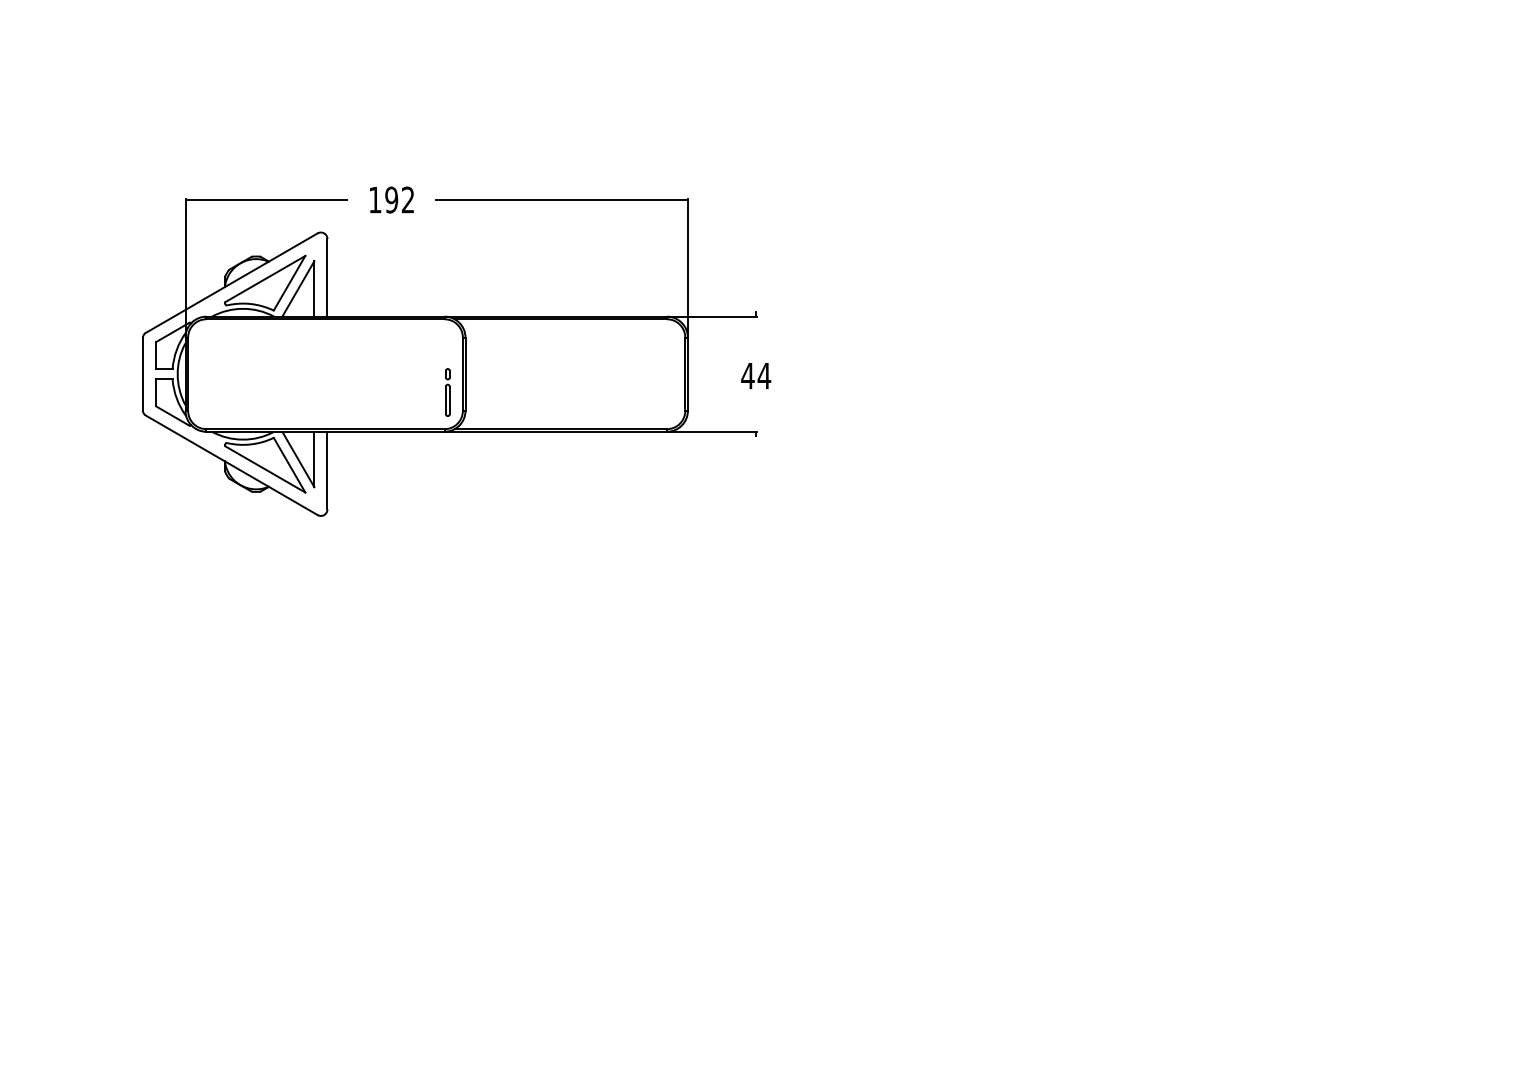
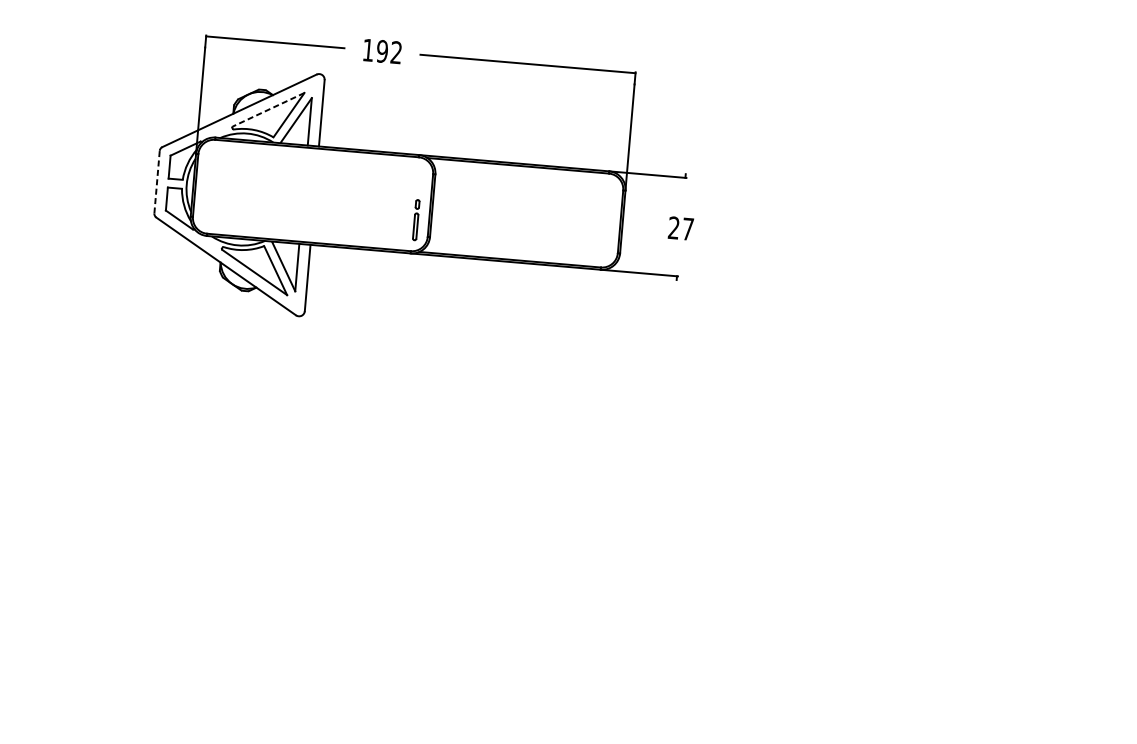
line: (265, 279) -> (268, 110), solid -> dashed
line: (143, 374) -> (157, 182), solid -> dashed
text: (756, 375) -> (681, 228), 44 -> 27

